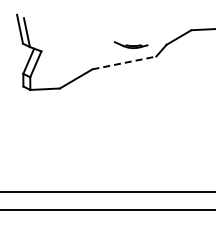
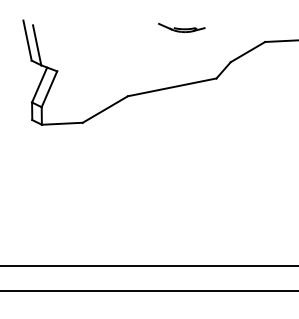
part: (130, 44) -> (180, 27), moved
line: (124, 62) -> (172, 86), dashed -> solid

